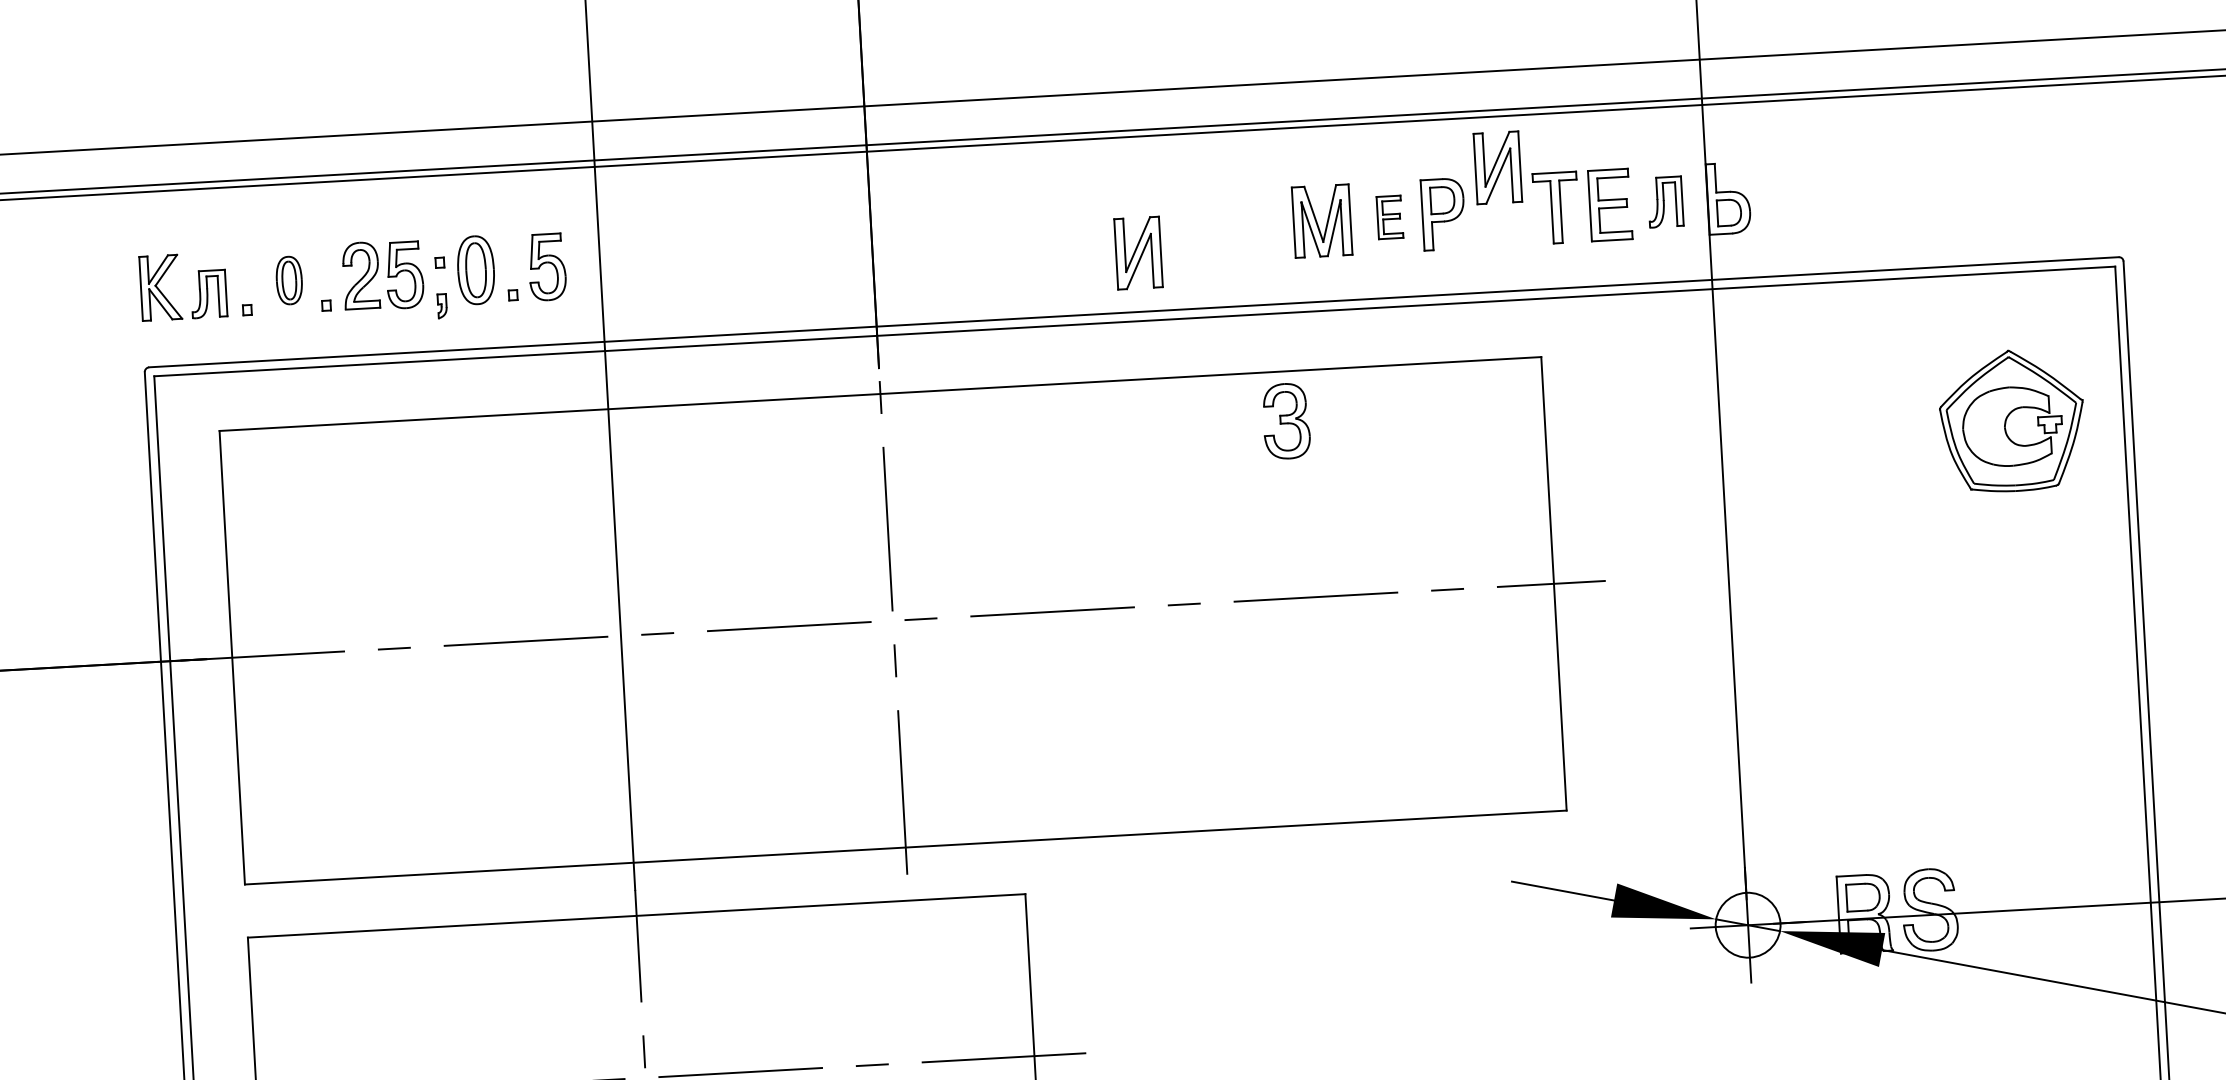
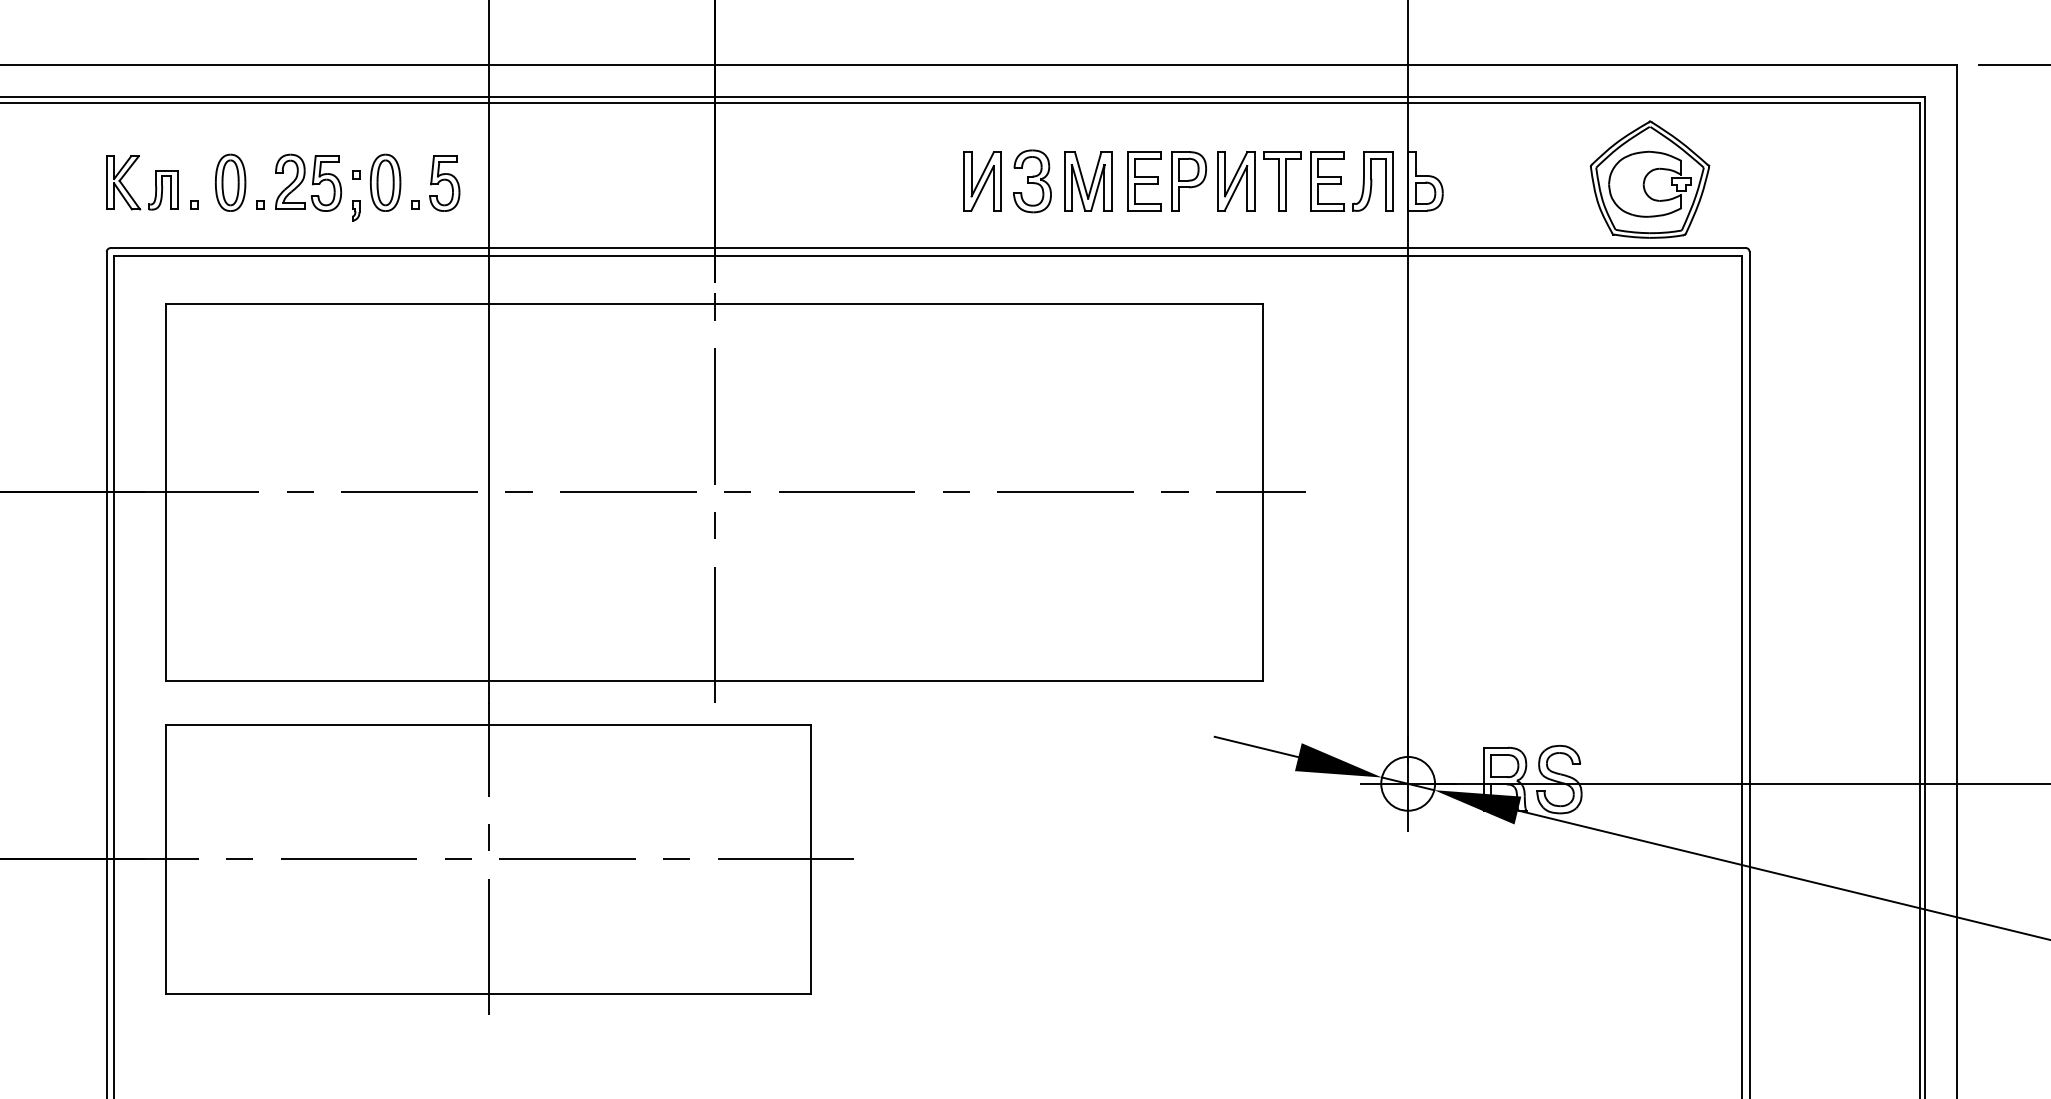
part: (1498, 167) -> (1236, 181), moved
part: (1664, 202) -> (1372, 181), size x1.43
part: (1390, 217) -> (1144, 181), size x1.67
part: (1138, 253) -> (982, 181), moved
part: (289, 280) -> (230, 182), size x1.43
part: (2011, 420) -> (1649, 179), moved
part: (1286, 421) -> (1032, 181), moved

